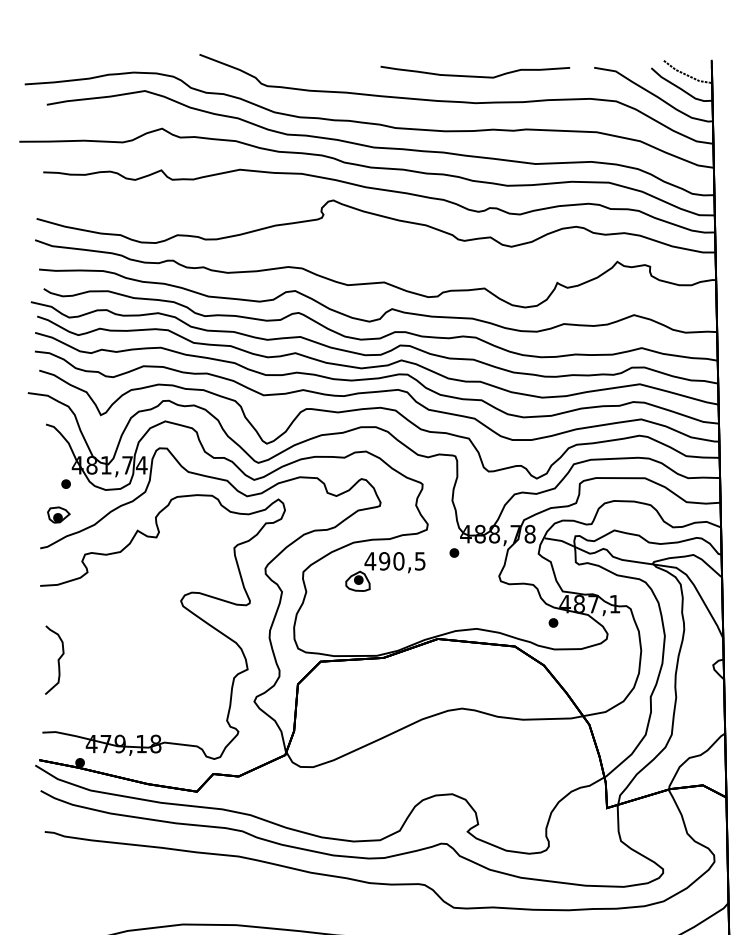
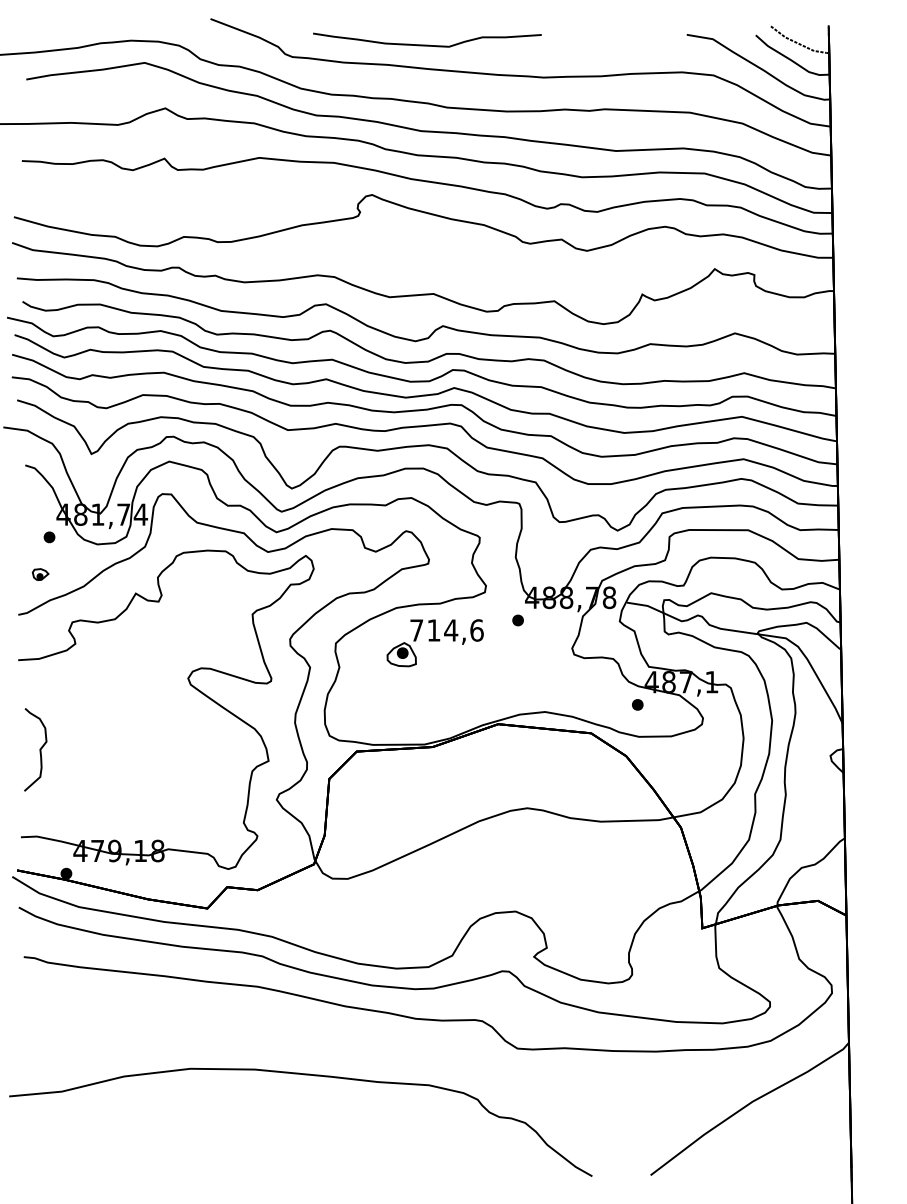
curve: (475, 75) -> (427, 44), moved
part: (58, 514) -> (40, 574), size x0.6
text: (395, 561) -> (446, 630), 490,5 -> 714,6

